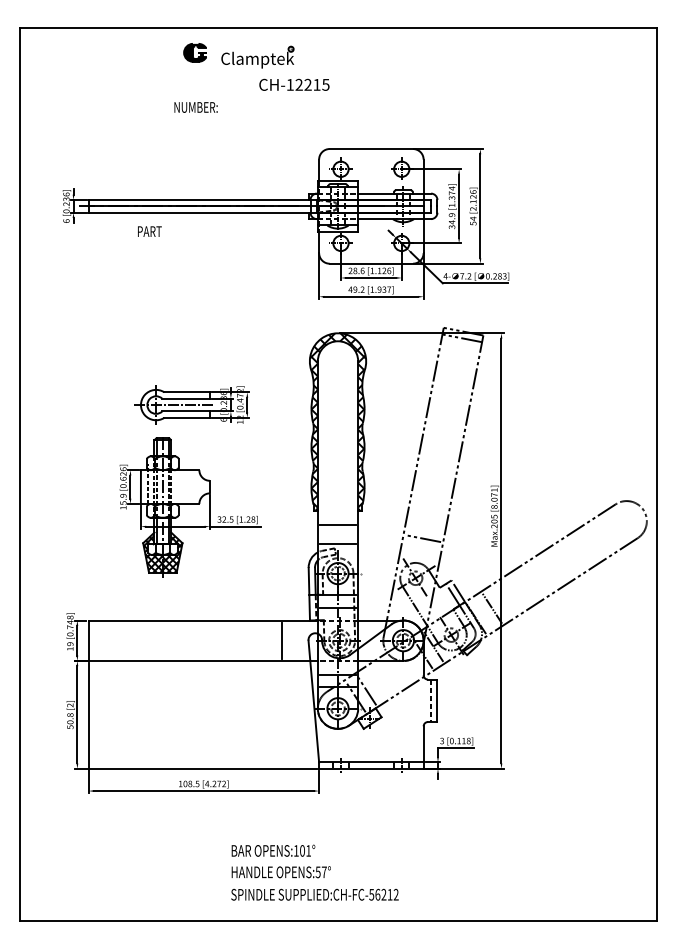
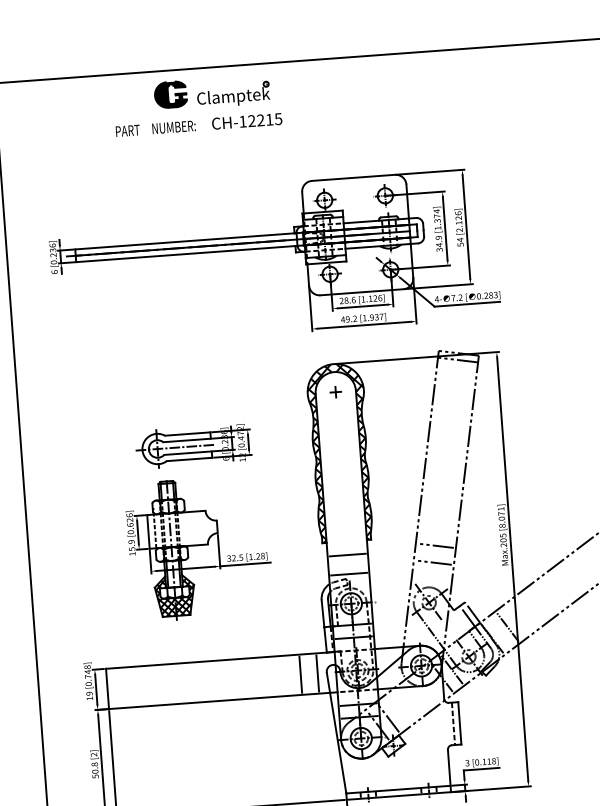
part: (194, 52) -> (170, 94), size x1.43
text: (294, 84) -> (247, 121), moved
text: (195, 107) -> (173, 127), moved
text: (149, 231) -> (127, 130), moved
part: (337, 361) -> (335, 392), added
line: (426, 521) -> (435, 545), added
line: (299, 640) -> (317, 673), added

